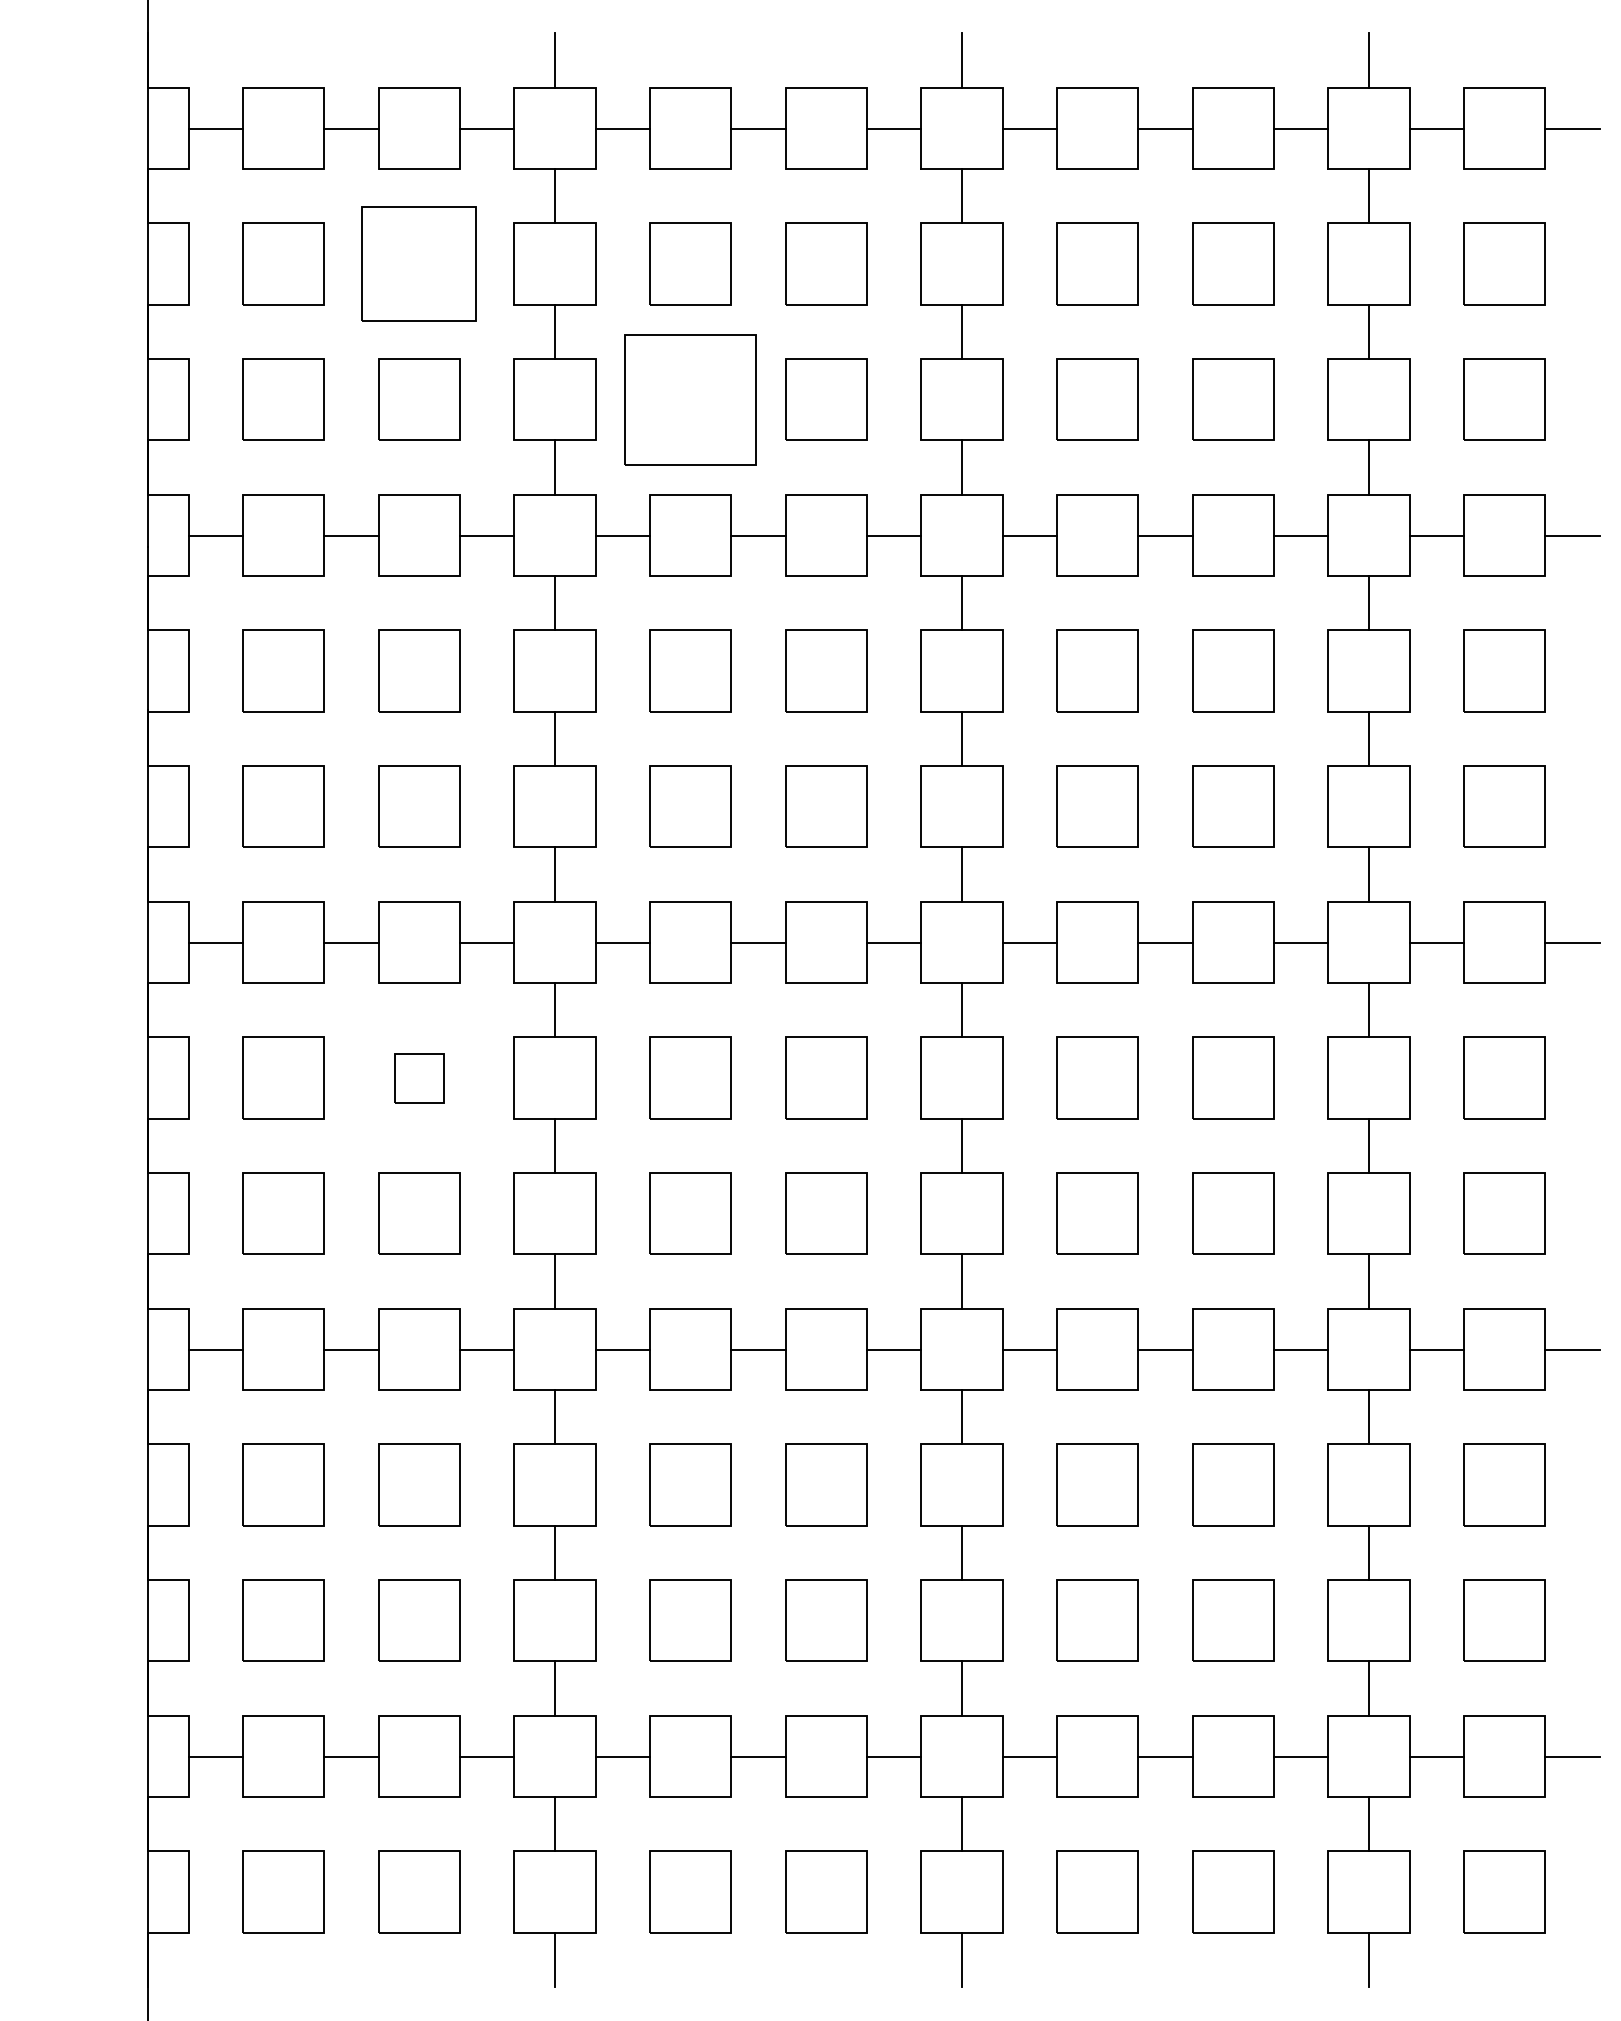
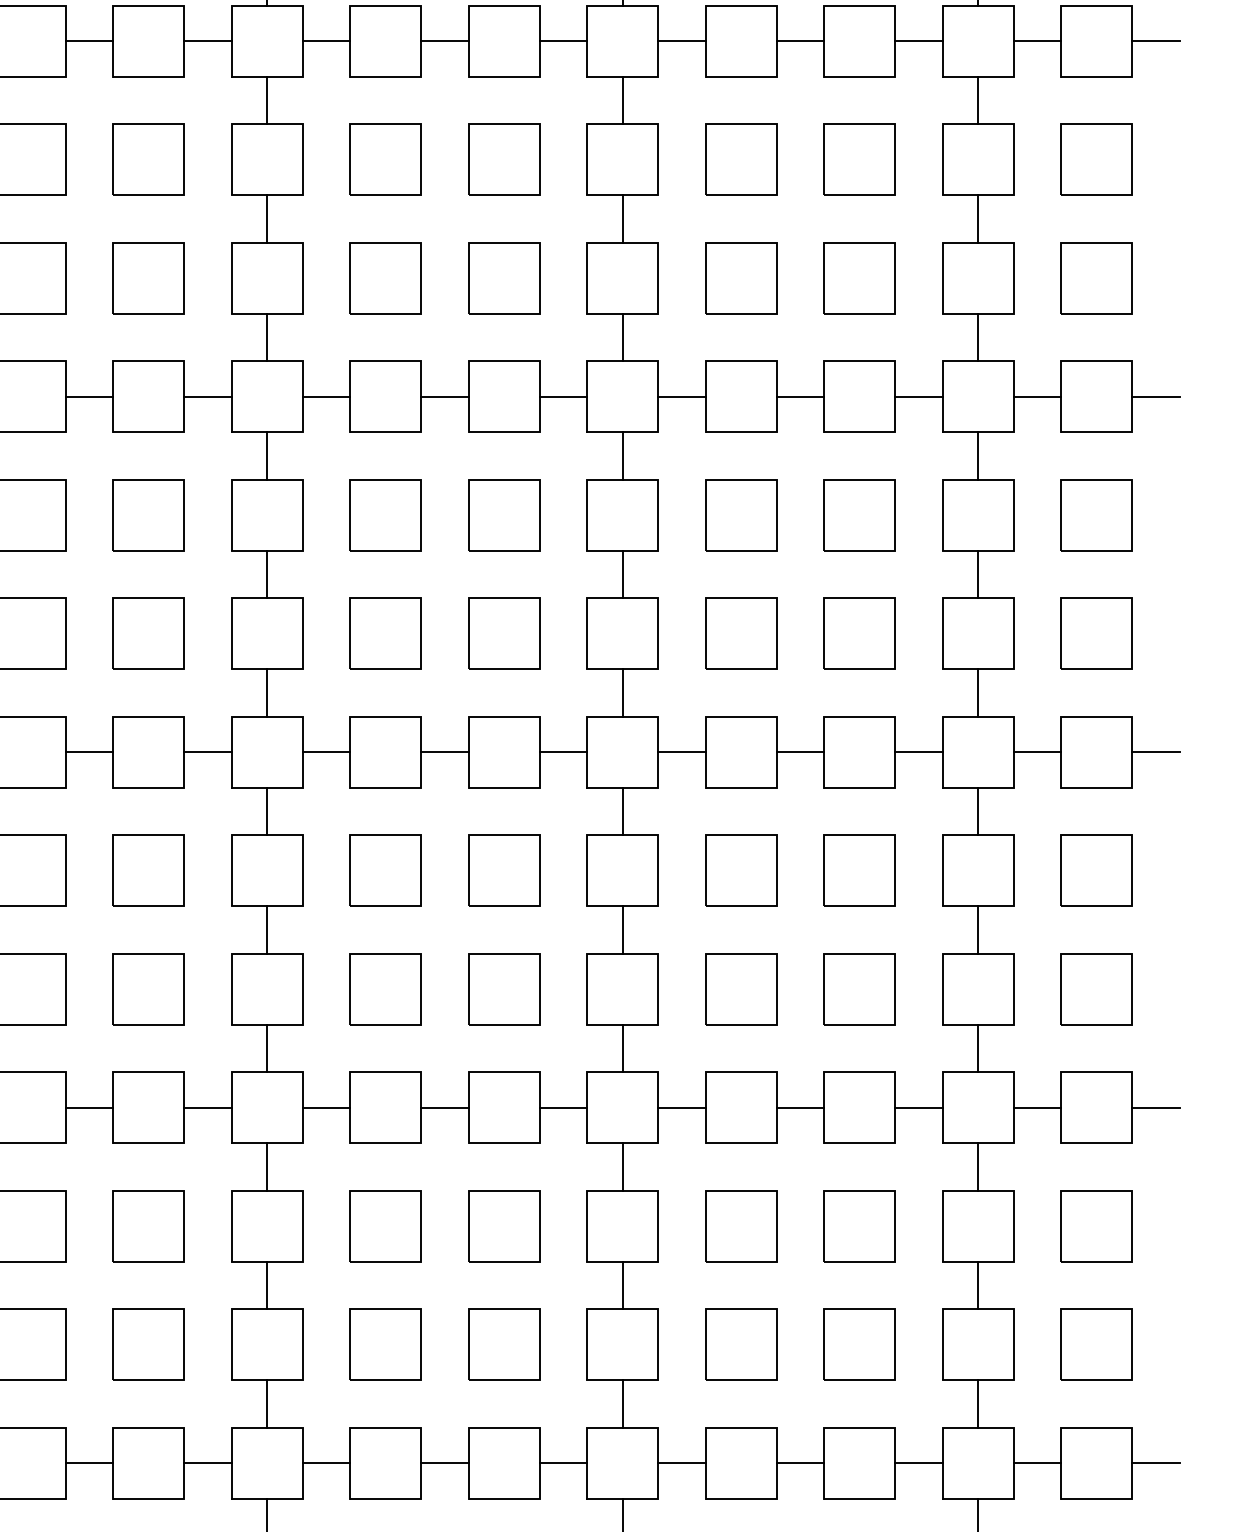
part: (419, 263) -> (148, 159), size x0.71
part: (690, 399) -> (385, 278), size x0.62
part: (419, 1077) -> (148, 870), size x1.67

